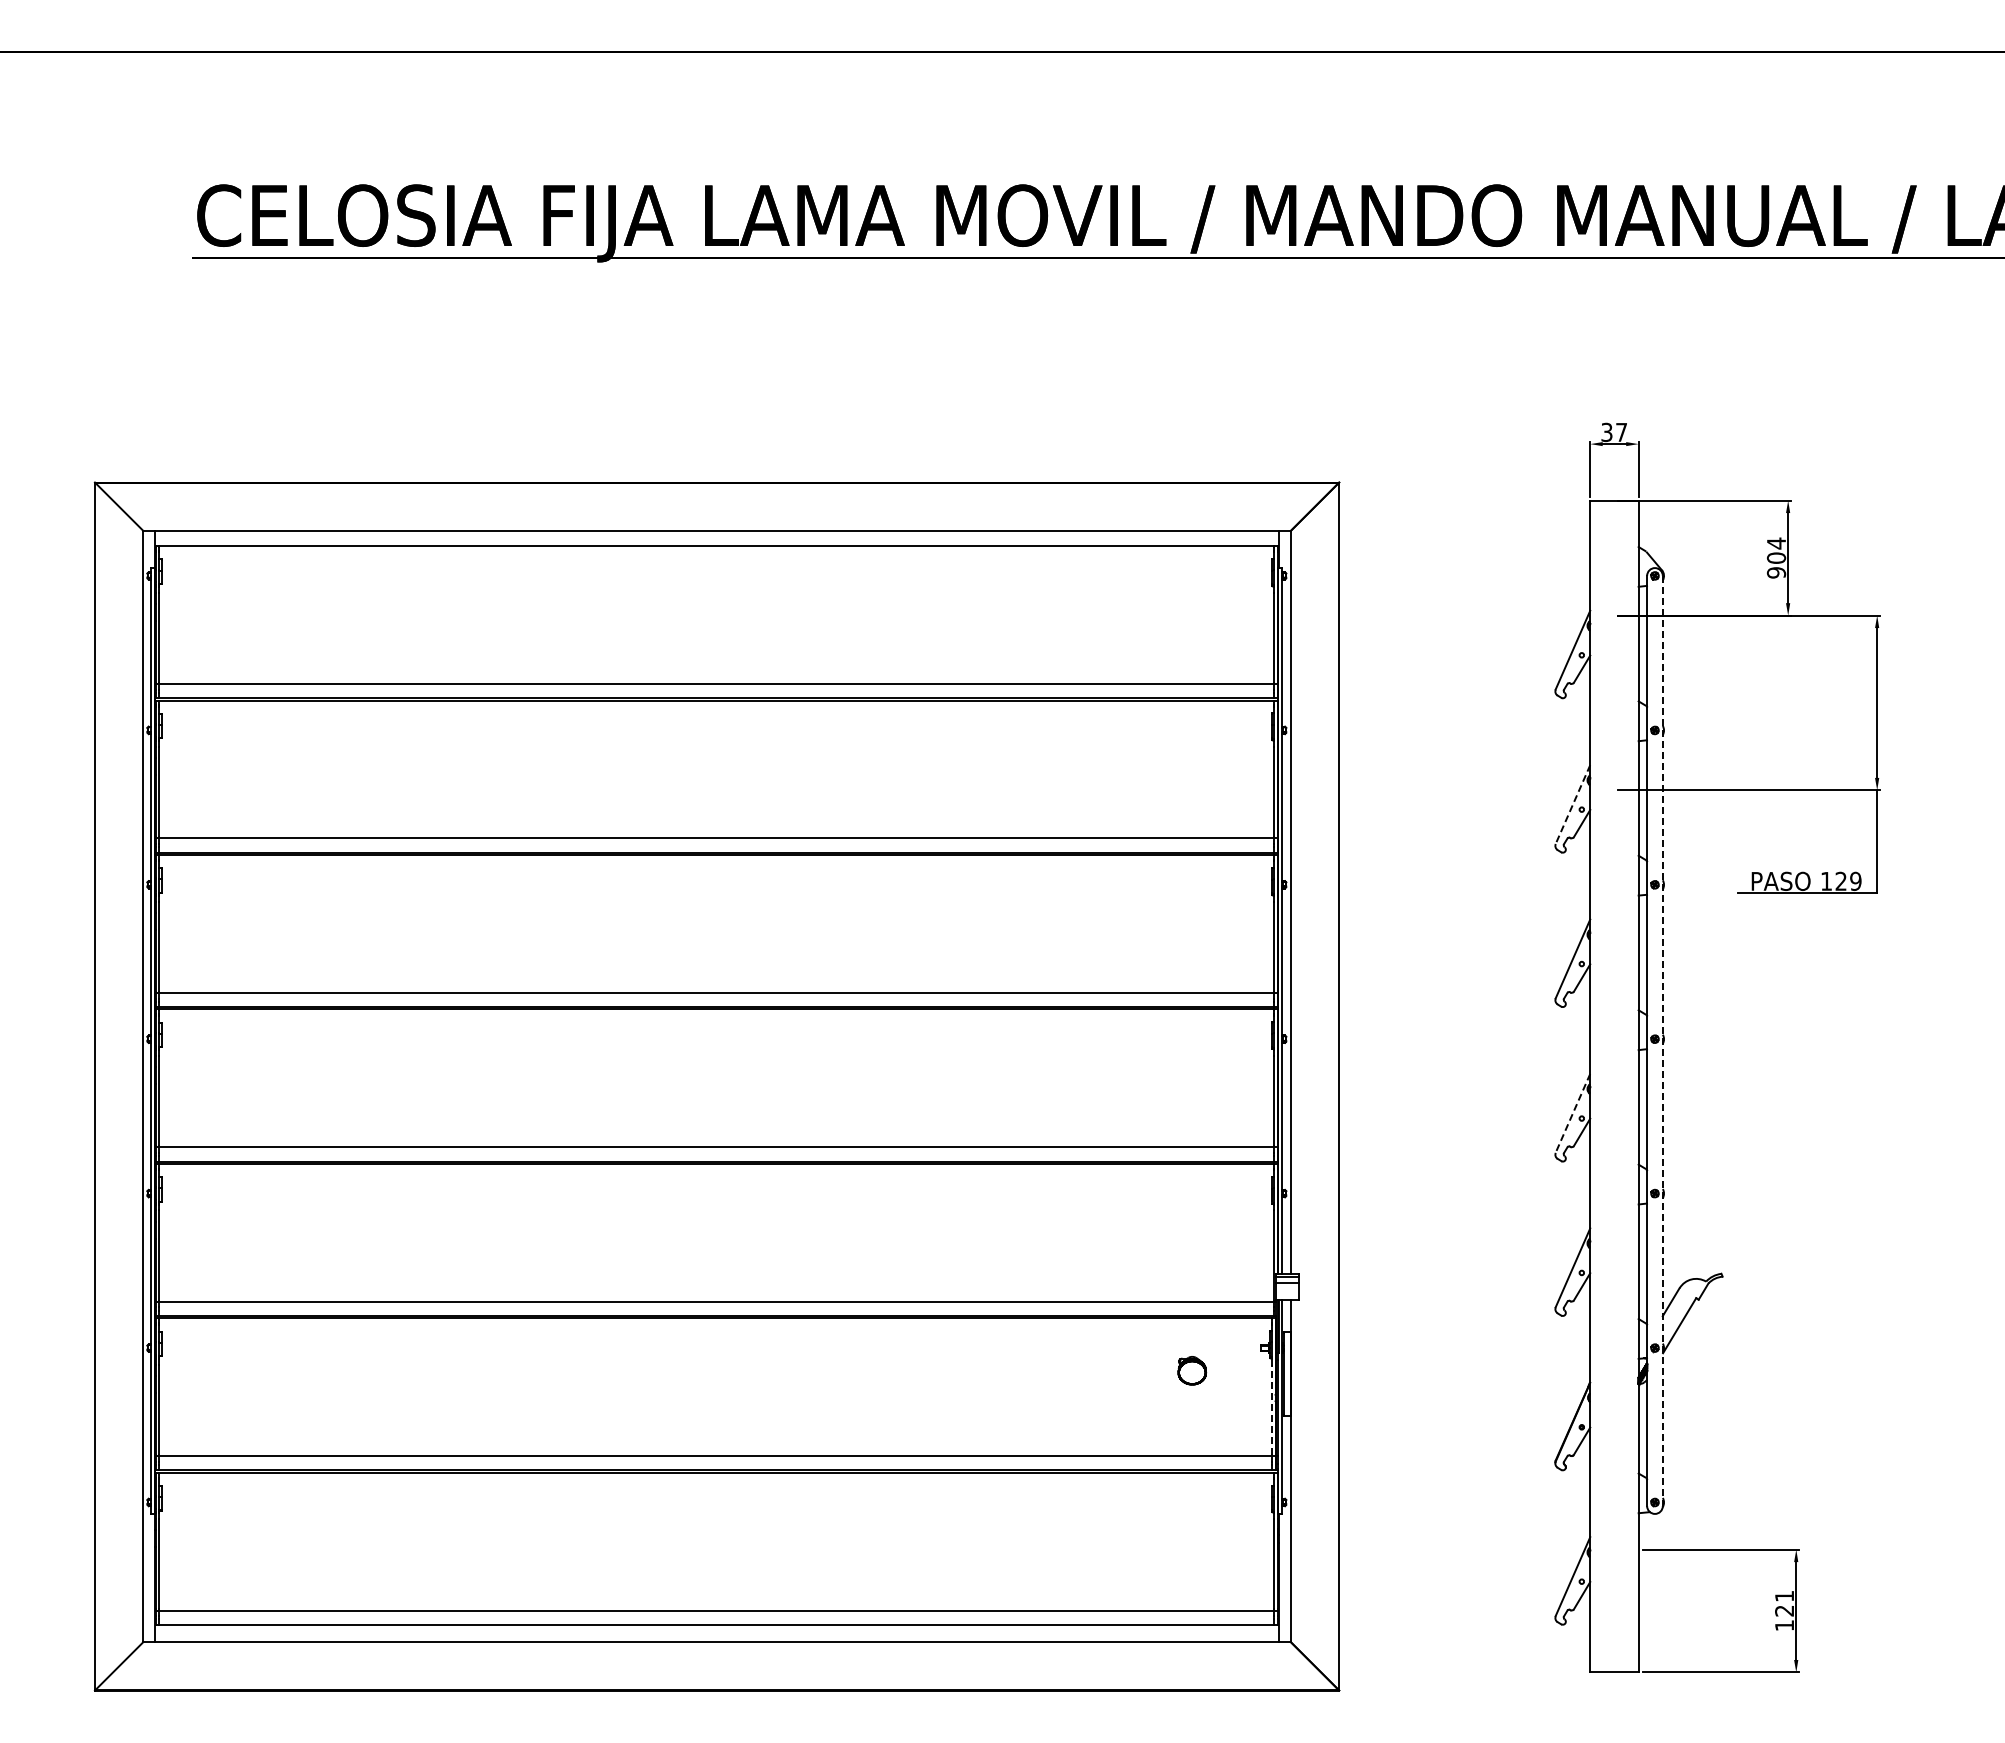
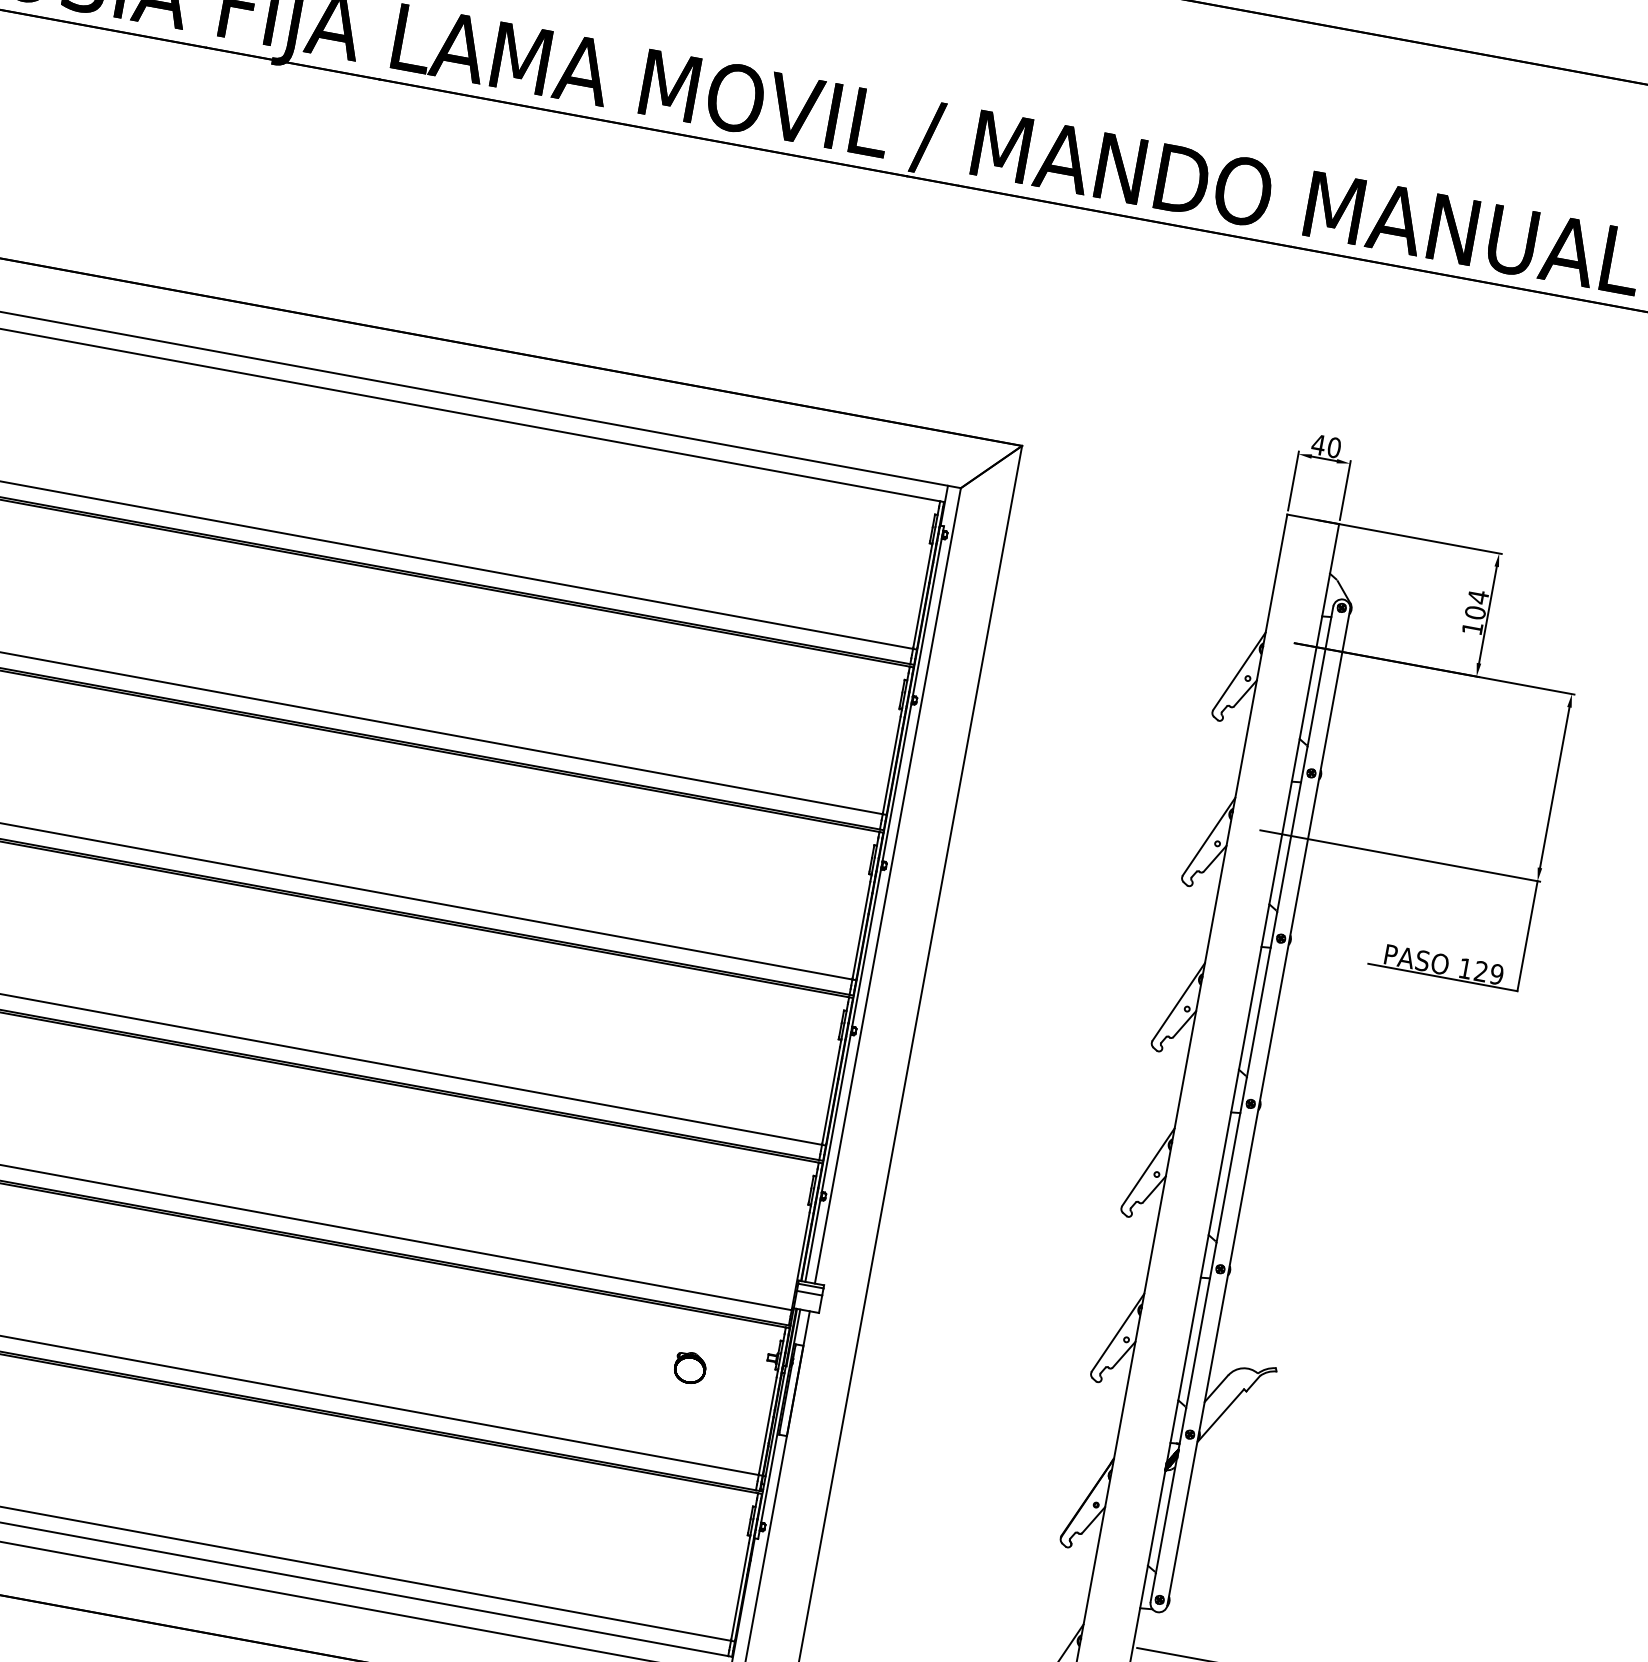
text: (1613, 432) -> (1325, 446), 37 -> 40
text: (1776, 572) -> (1472, 628), 904 -> 104
line: (1572, 805) -> (1208, 837), dashed -> solid
line: (1662, 1041) -> (1258, 1107), dashed -> solid
line: (1572, 1113) -> (1147, 1167), dashed -> solid
line: (1271, 1409) -> (767, 1425), dashed -> solid

